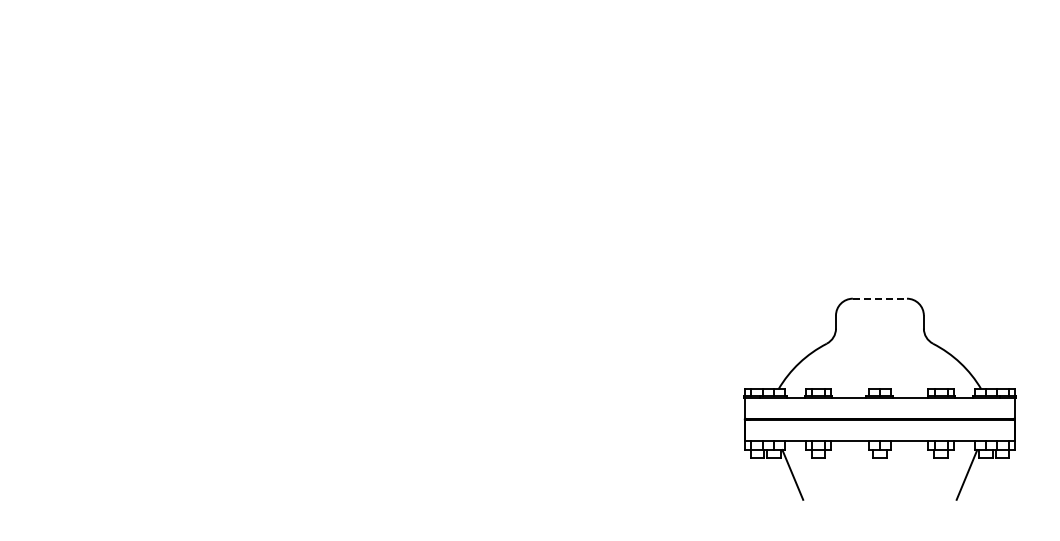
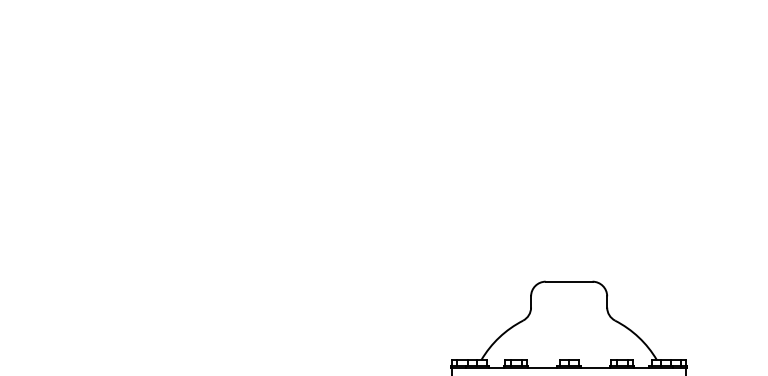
line: (880, 298) -> (569, 281), dashed -> solid

